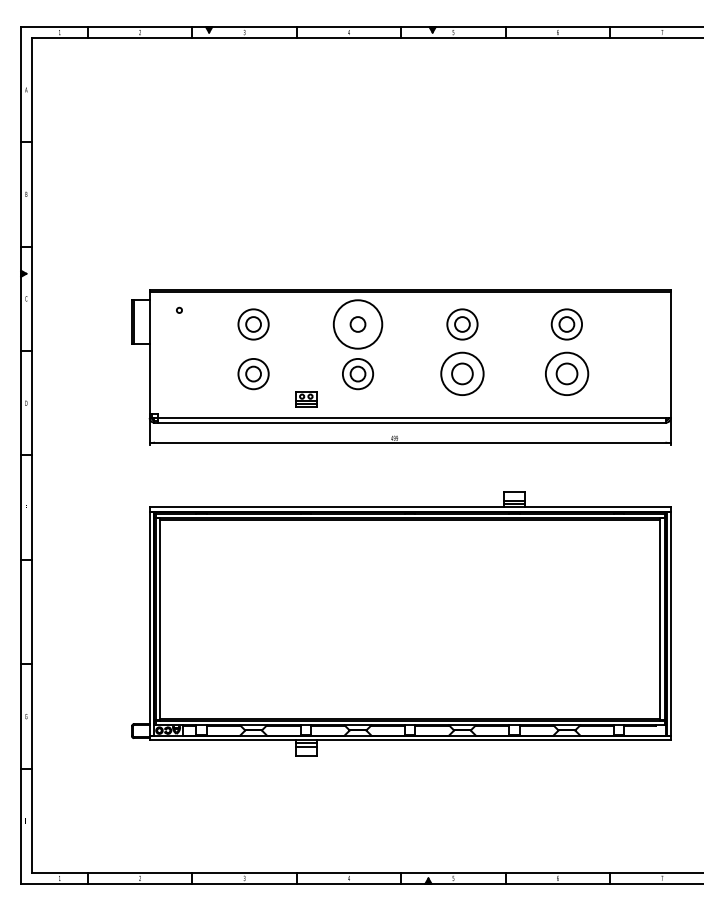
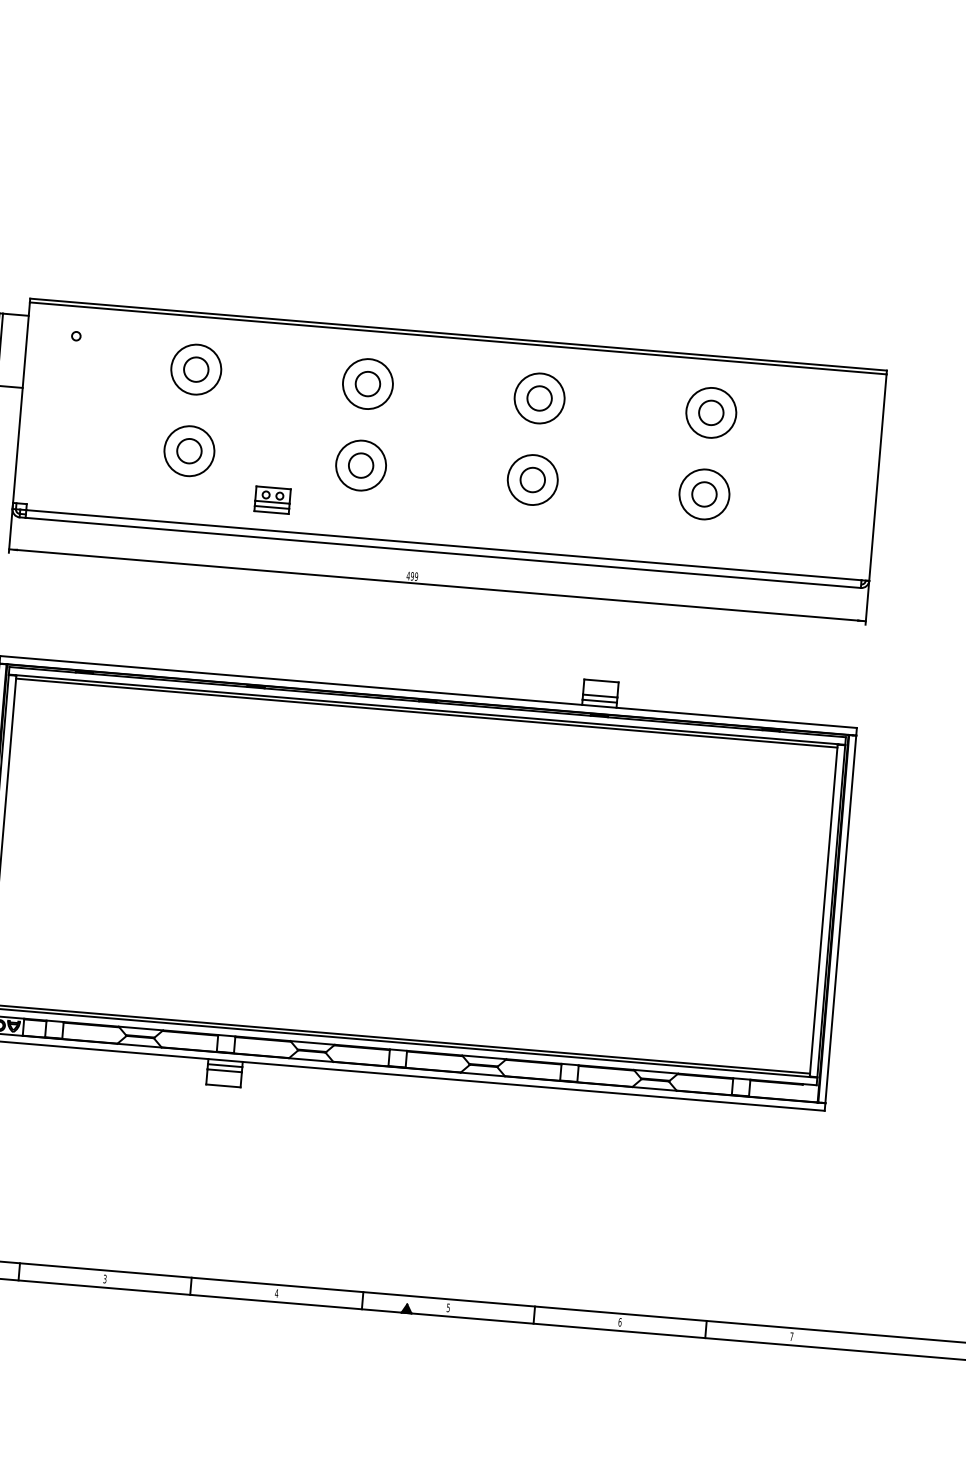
circle: (357, 324) -> (367, 384), size x0.62
part: (462, 374) -> (532, 480), size x0.71
part: (566, 374) -> (703, 495), size x0.71

